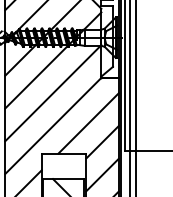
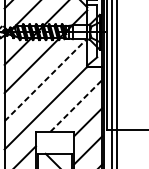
line: (53, 93) -> (46, 80), solid -> dashed
line: (88, 123) -> (76, 106), solid -> dashed

